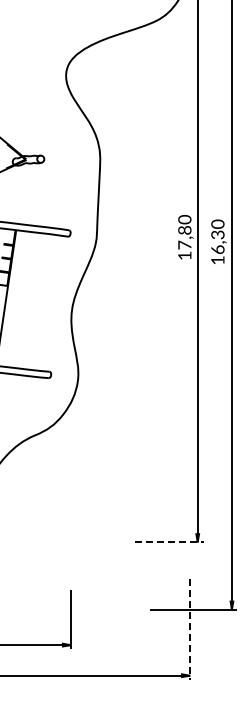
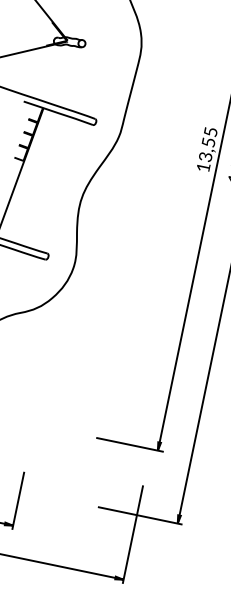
text: (184, 232) -> (207, 144), 17,80 -> 13,55
line: (169, 542) -> (130, 445), dashed -> solid
line: (190, 630) -> (133, 535), dashed -> solid

